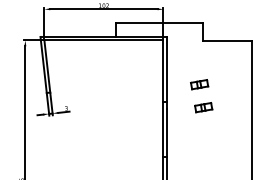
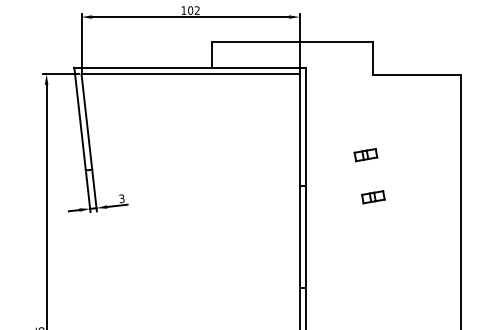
part: (199, 84) -> (365, 154), size x0.71
part: (203, 107) -> (373, 197), size x0.71

